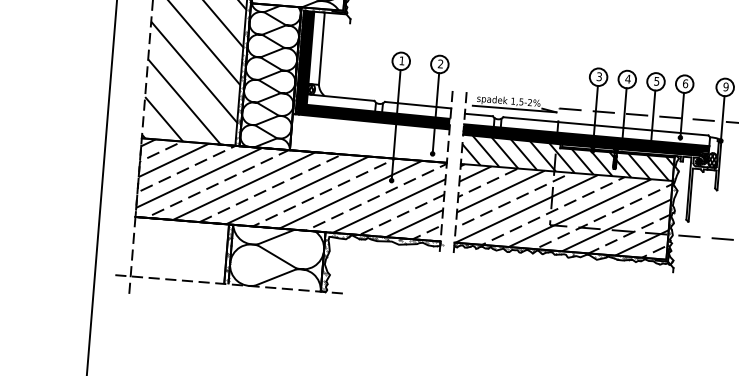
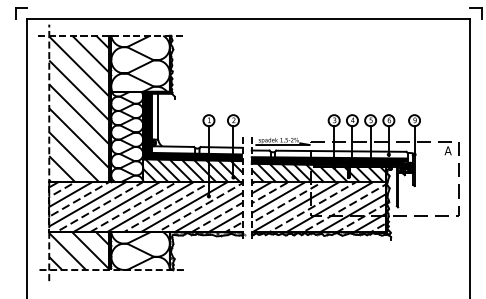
hatch: (369, 137) -> (192, 170), added
hatch: (179, 250) -> (78, 251), added

